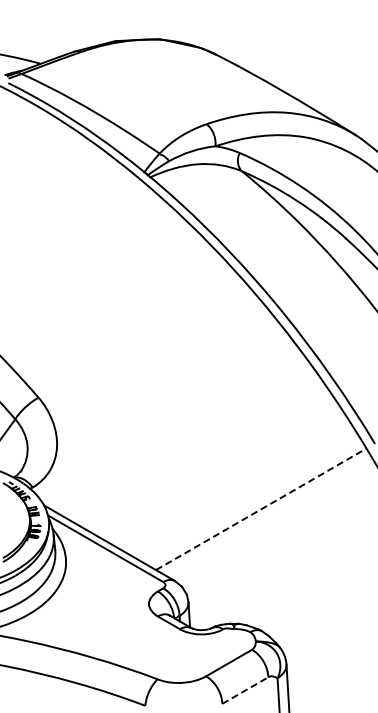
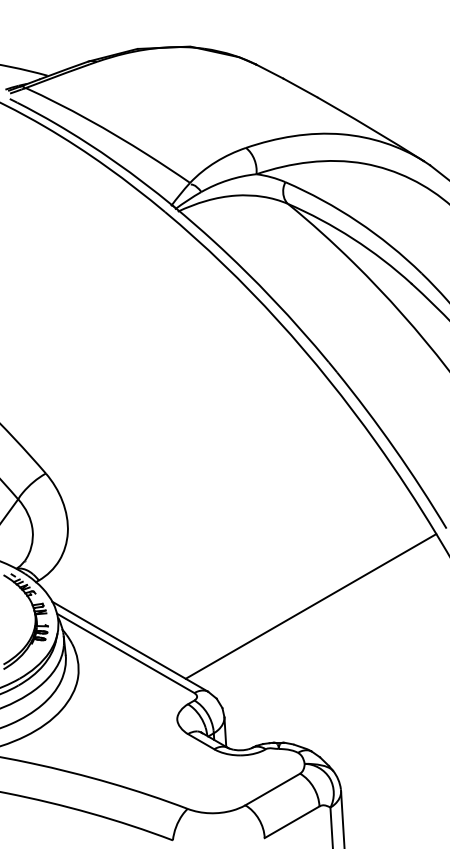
line: (261, 509) -> (311, 606), dashed -> solid
line: (245, 690) -> (292, 822), dashed -> solid

